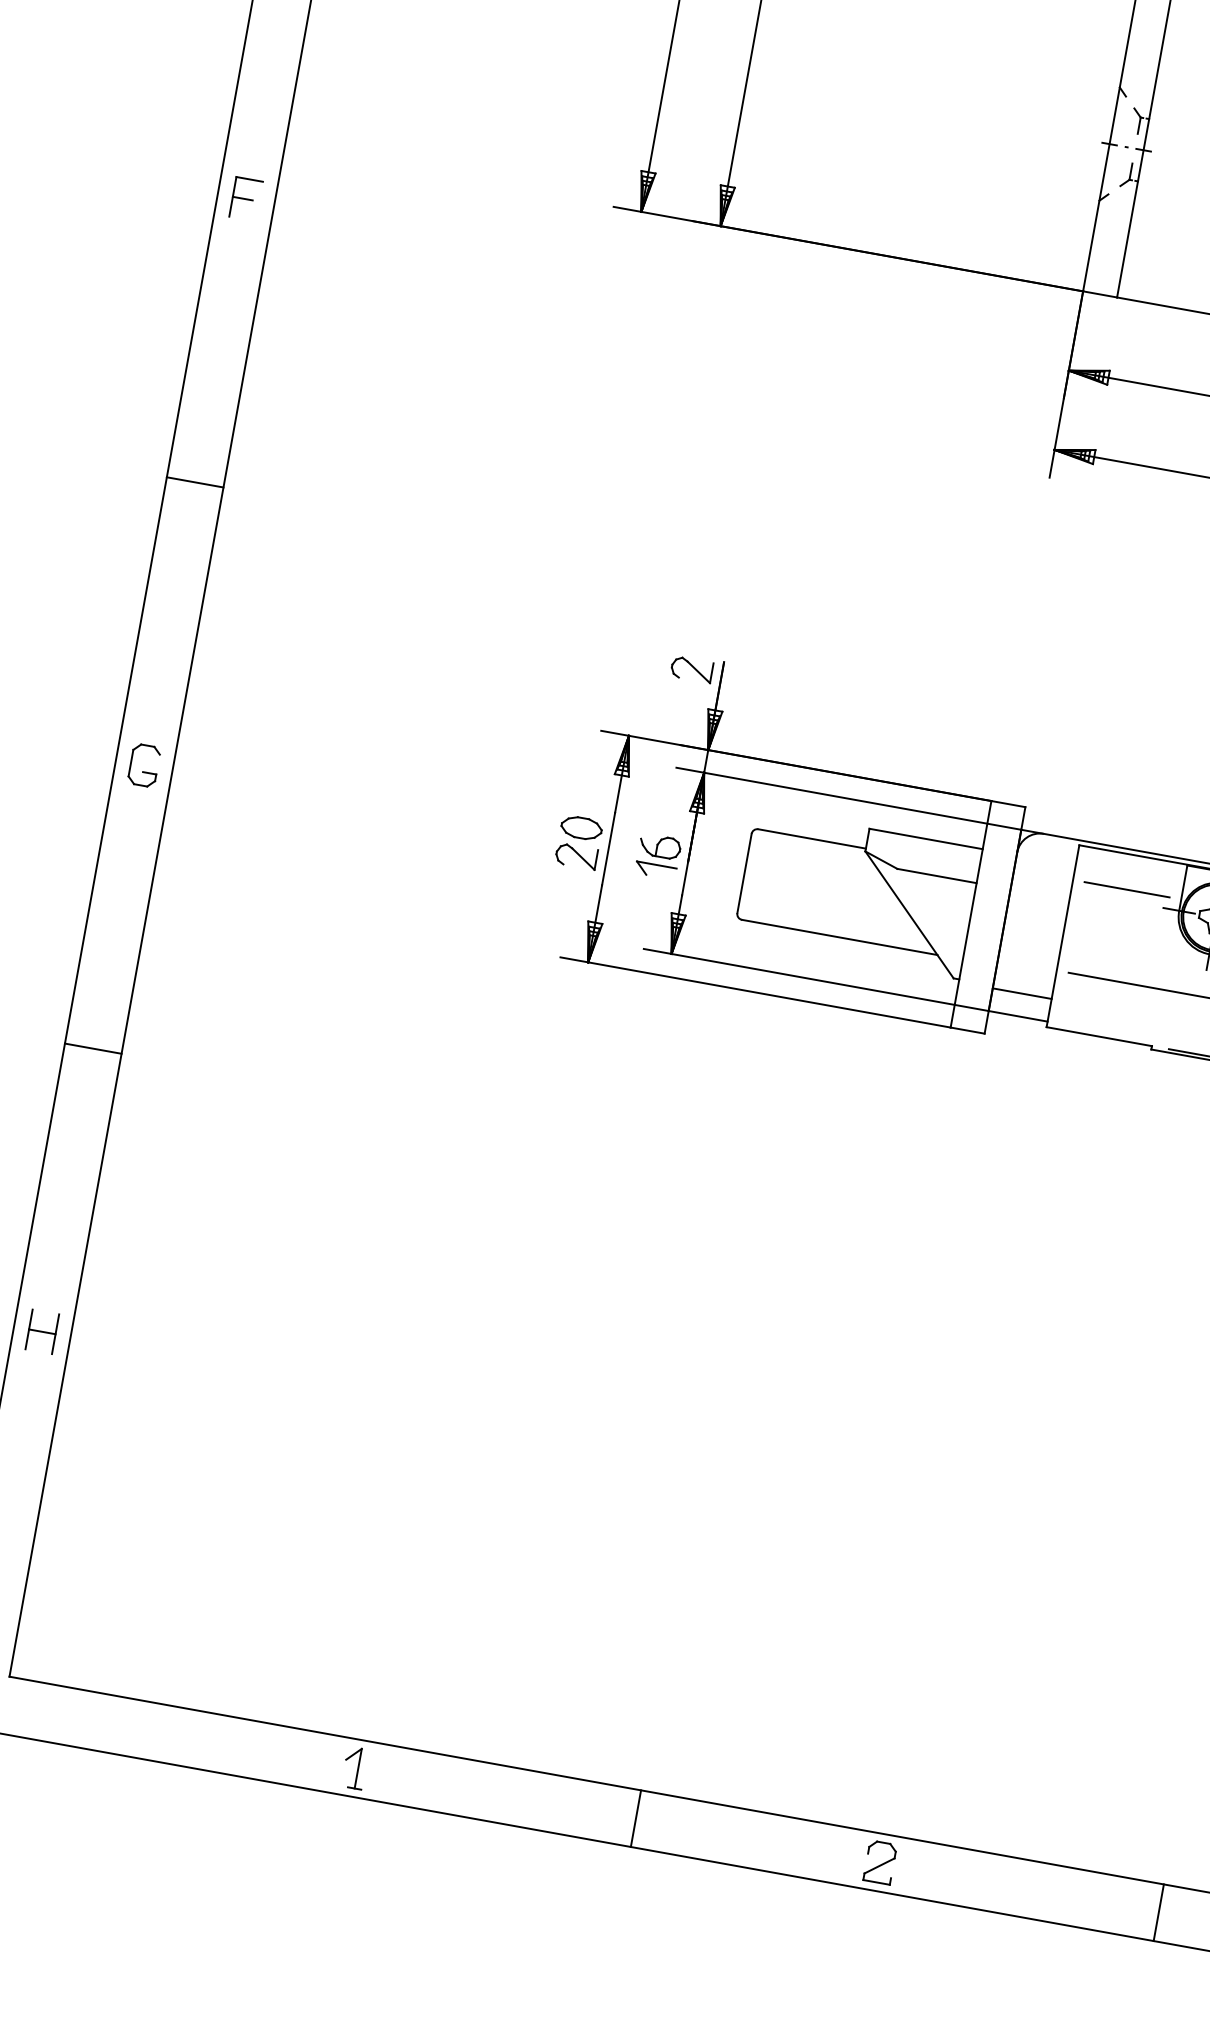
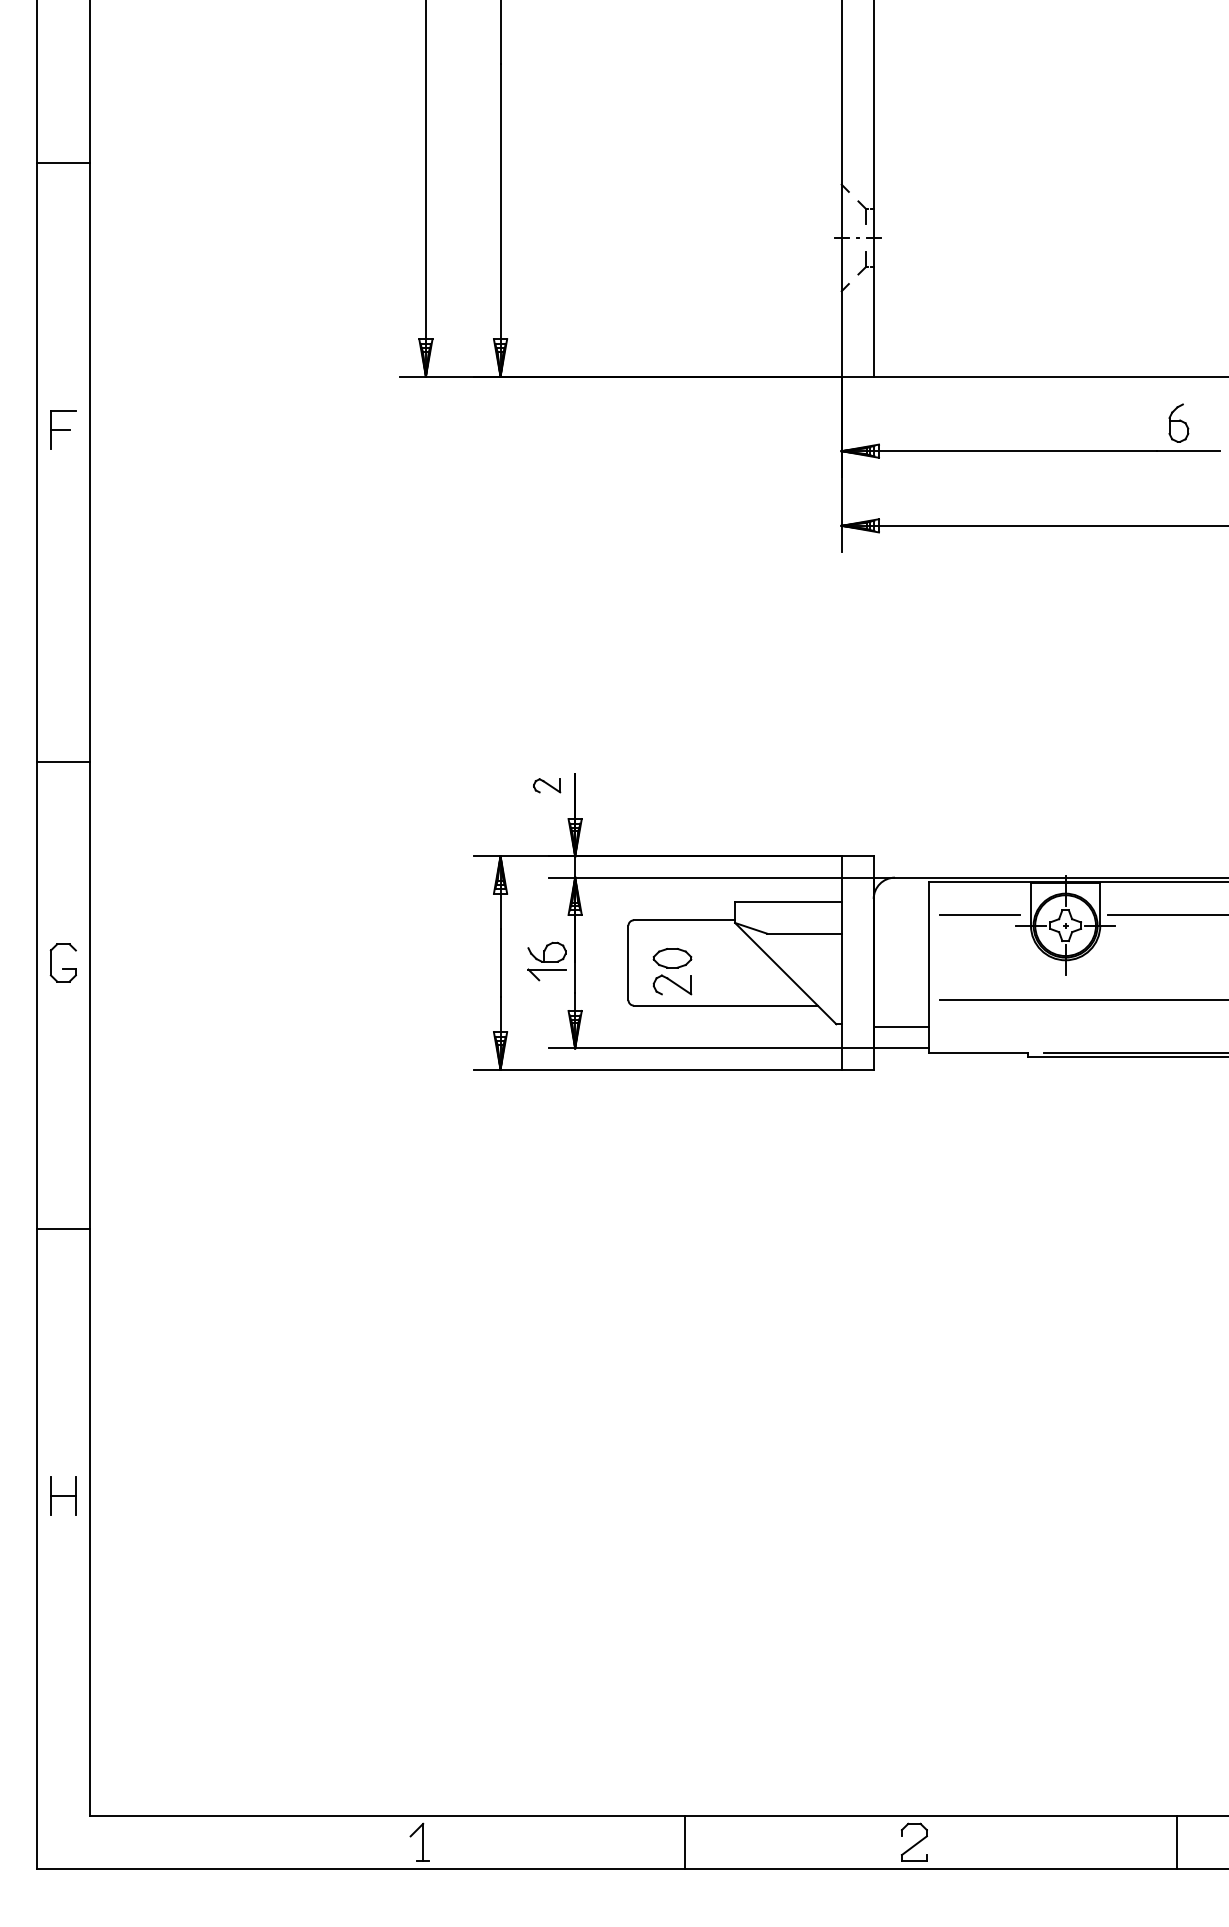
line: (195, 482) -> (63, 762), moved
part: (691, 669) -> (546, 785), size x0.7
part: (579, 842) -> (672, 971), moved

